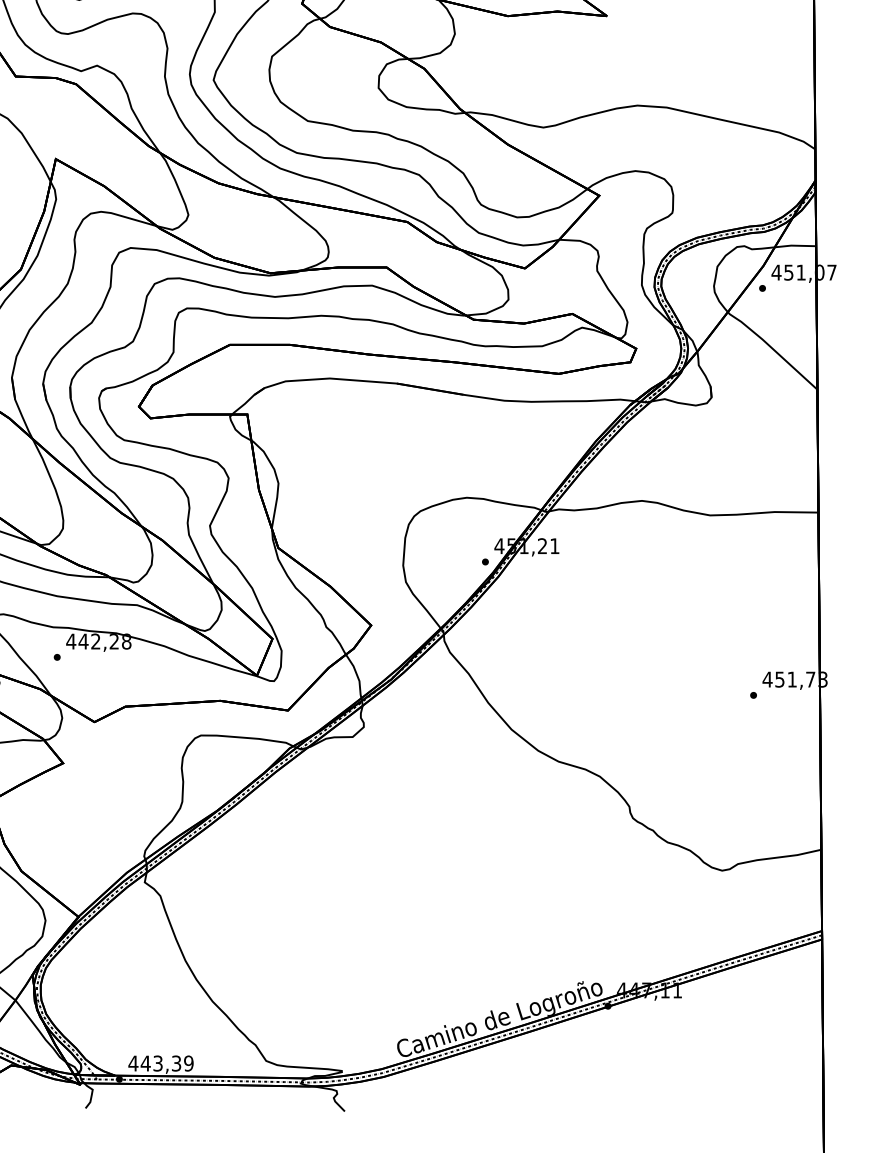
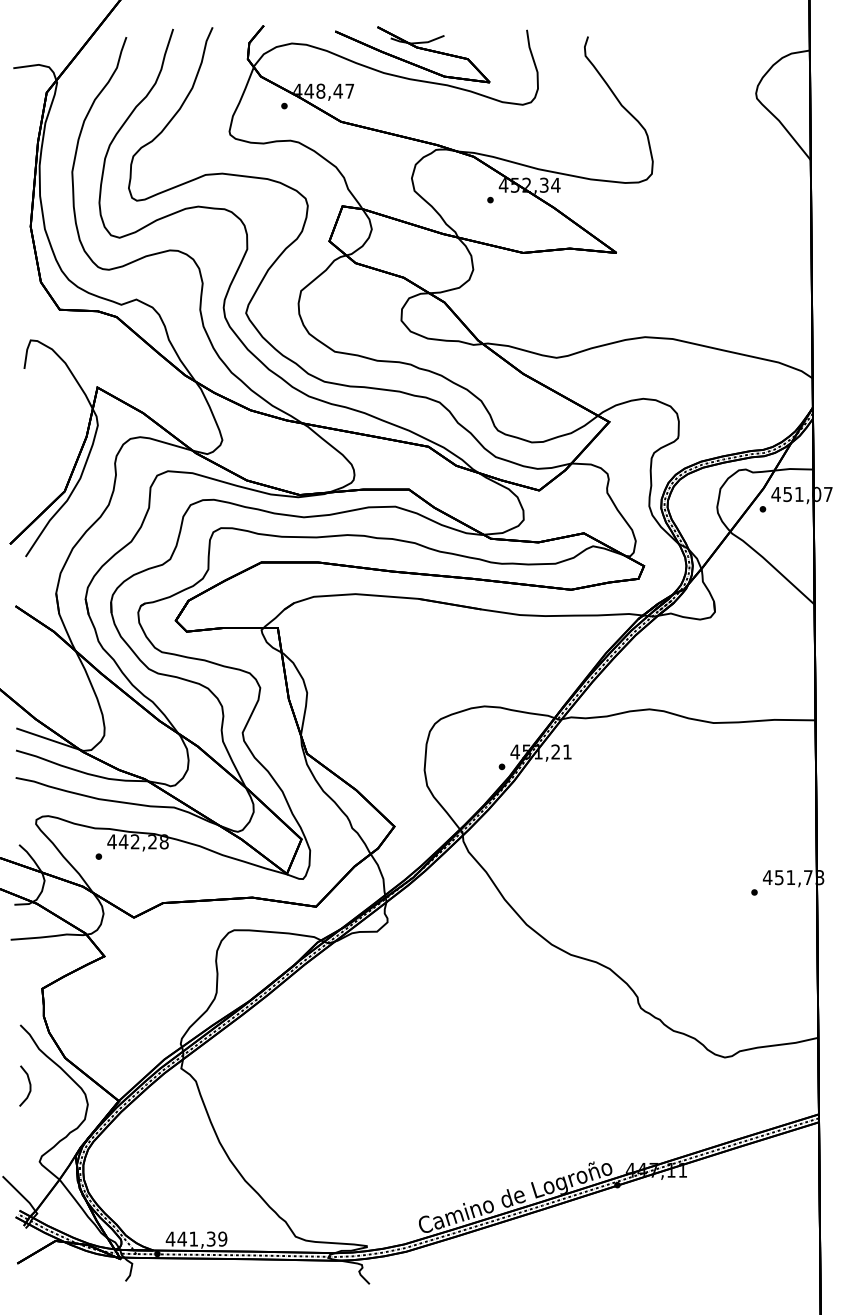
text: (157, 1062) -> (193, 1238), 443,39 -> 441,39

